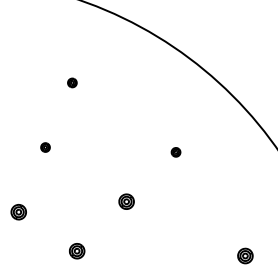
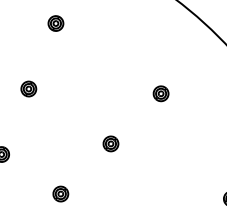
part: (72, 82) -> (56, 23), size x1.67
part: (45, 147) -> (28, 88), size x1.67
part: (175, 152) -> (160, 94), size x1.67

